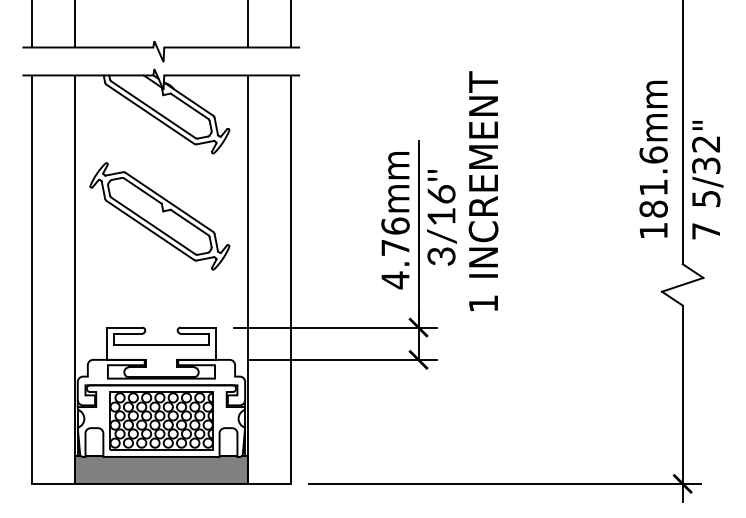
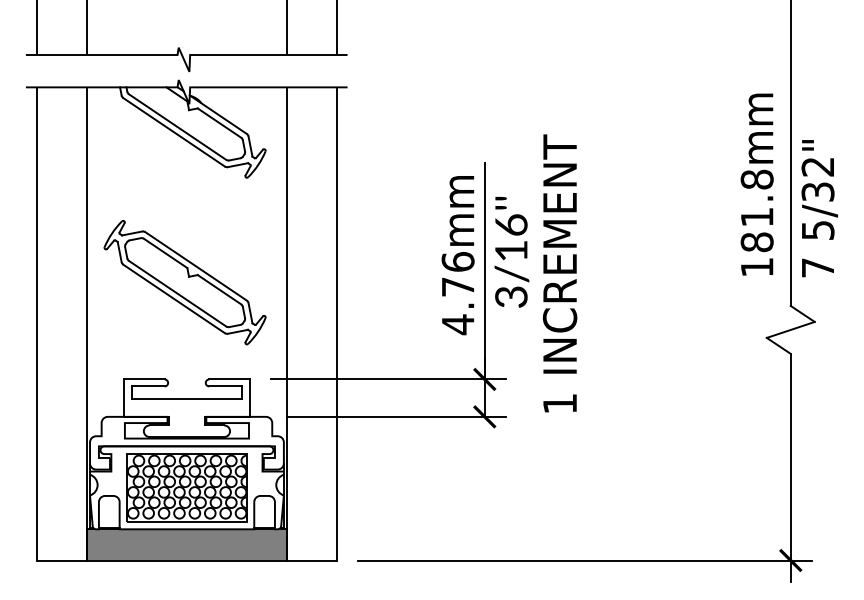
text: (653, 154) -> (756, 179), 181.6mm -> 181.8mm
text: (483, 191) -> (560, 273), moved
part: (159, 216) -> (184, 282), moved

